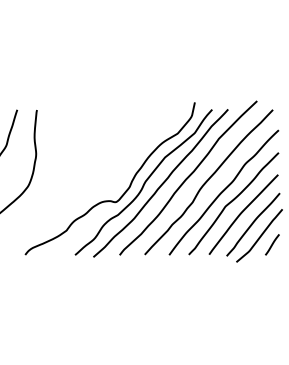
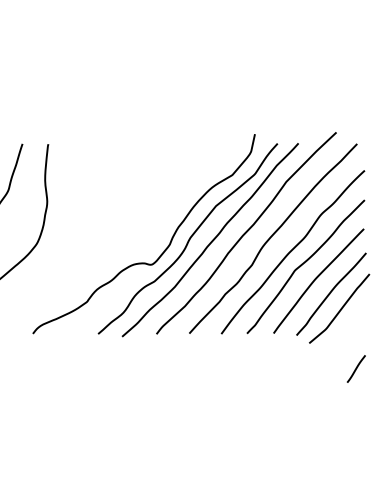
line: (272, 244) -> (356, 368), moved

